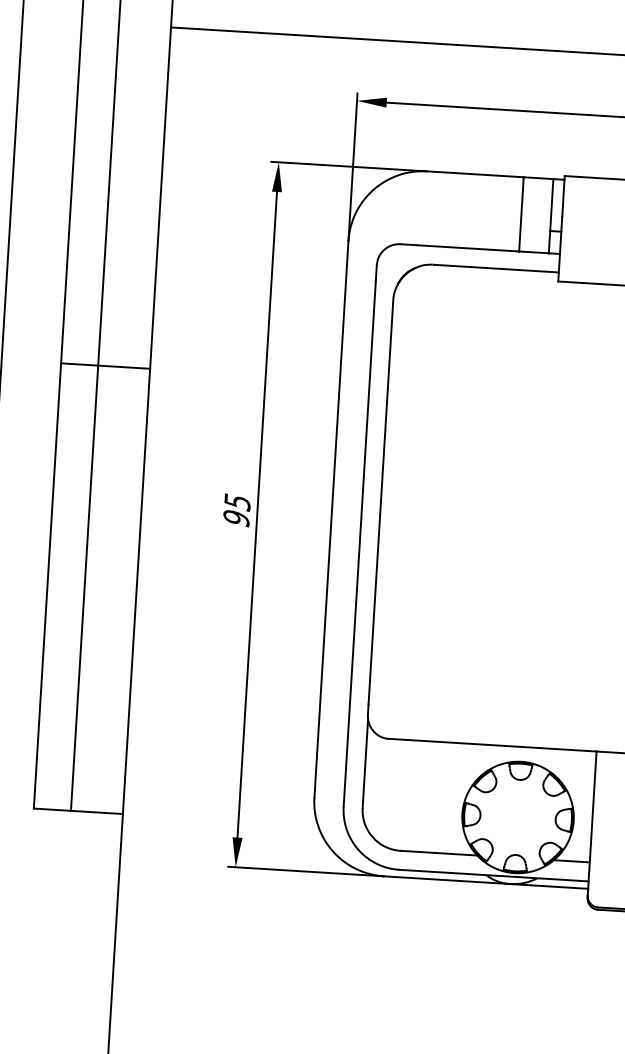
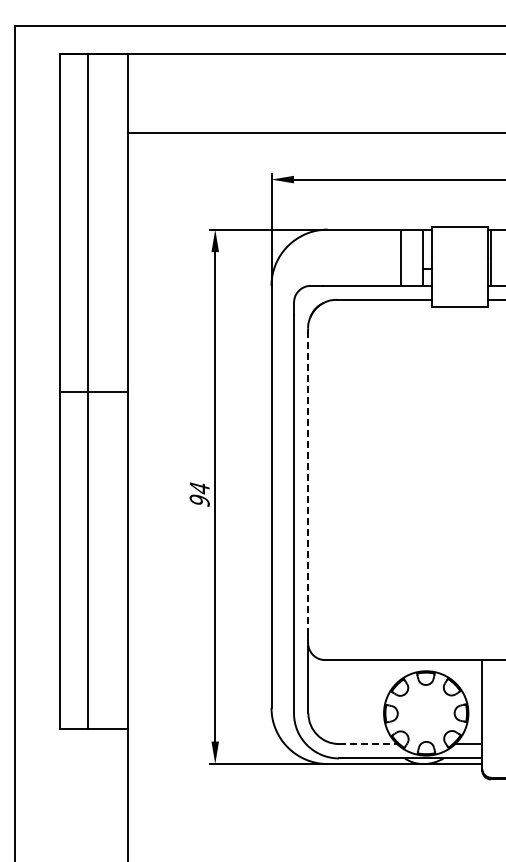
text: (237, 502) -> (199, 488), 95 -> 94
line: (381, 504) -> (308, 483), solid -> dashed
line: (439, 853) -> (368, 744), solid -> dashed

